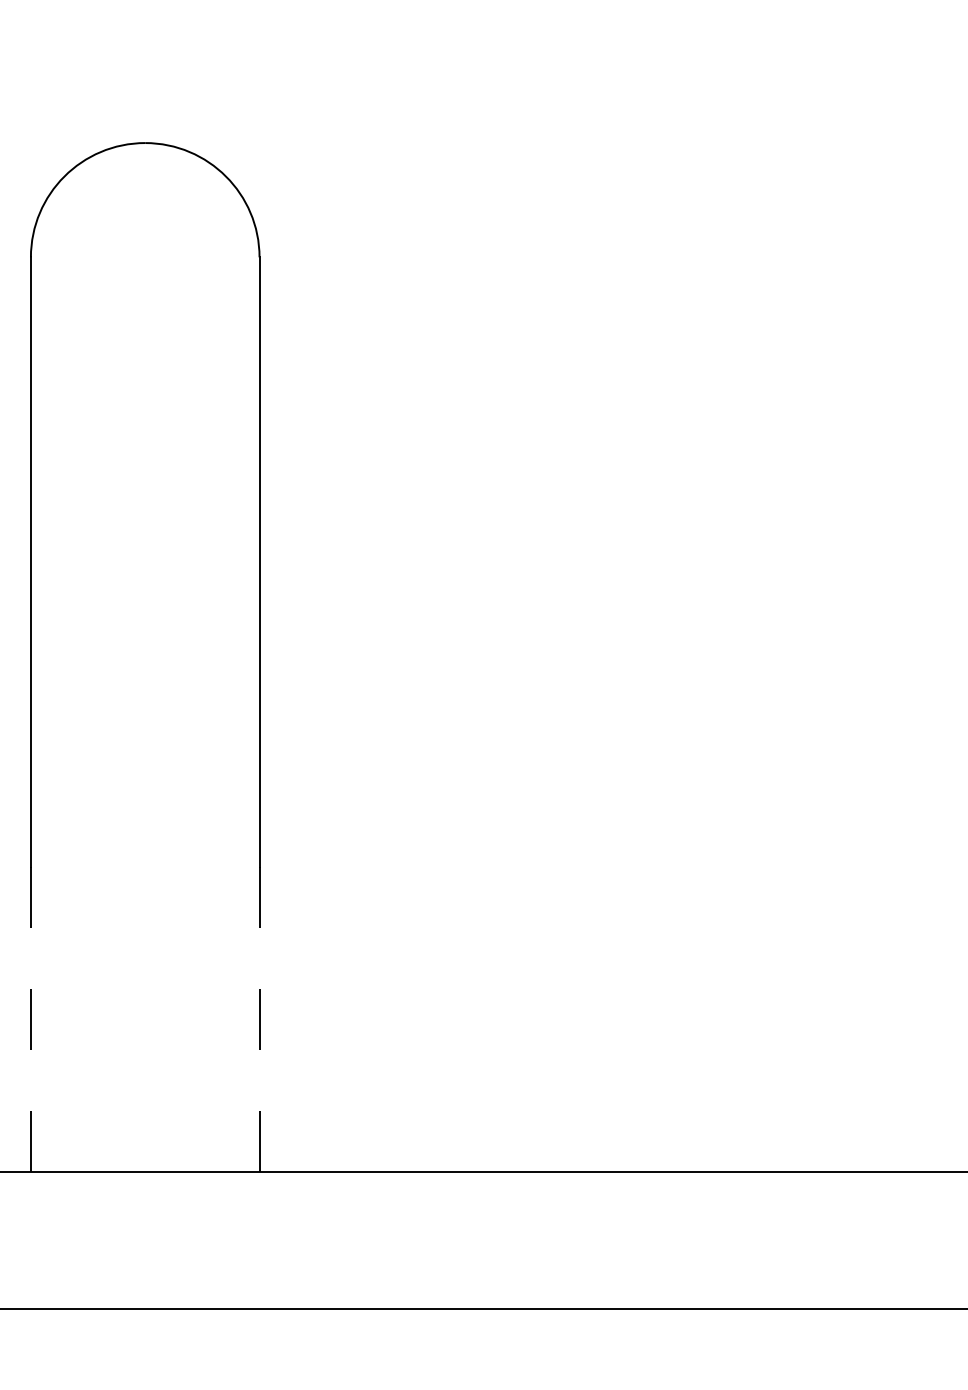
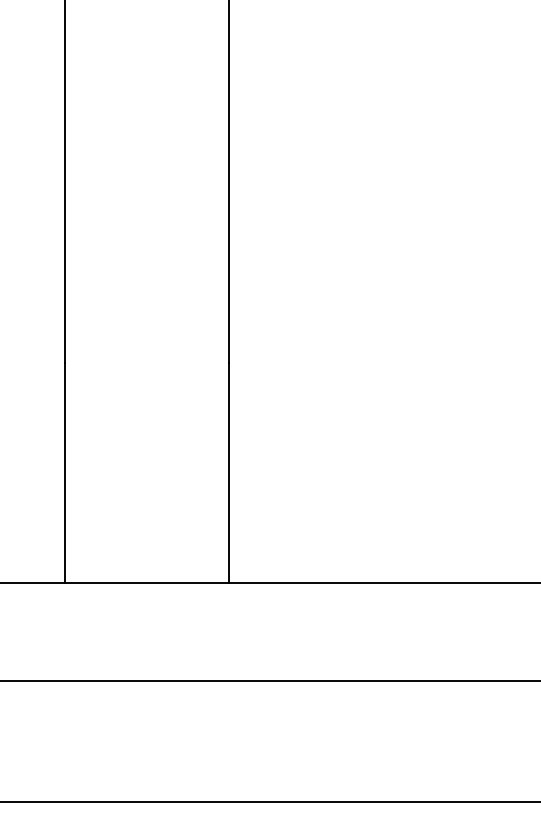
line: (259, 1018) -> (229, 472), dashed -> solid
line: (30, 1019) -> (64, 473), dashed -> solid

